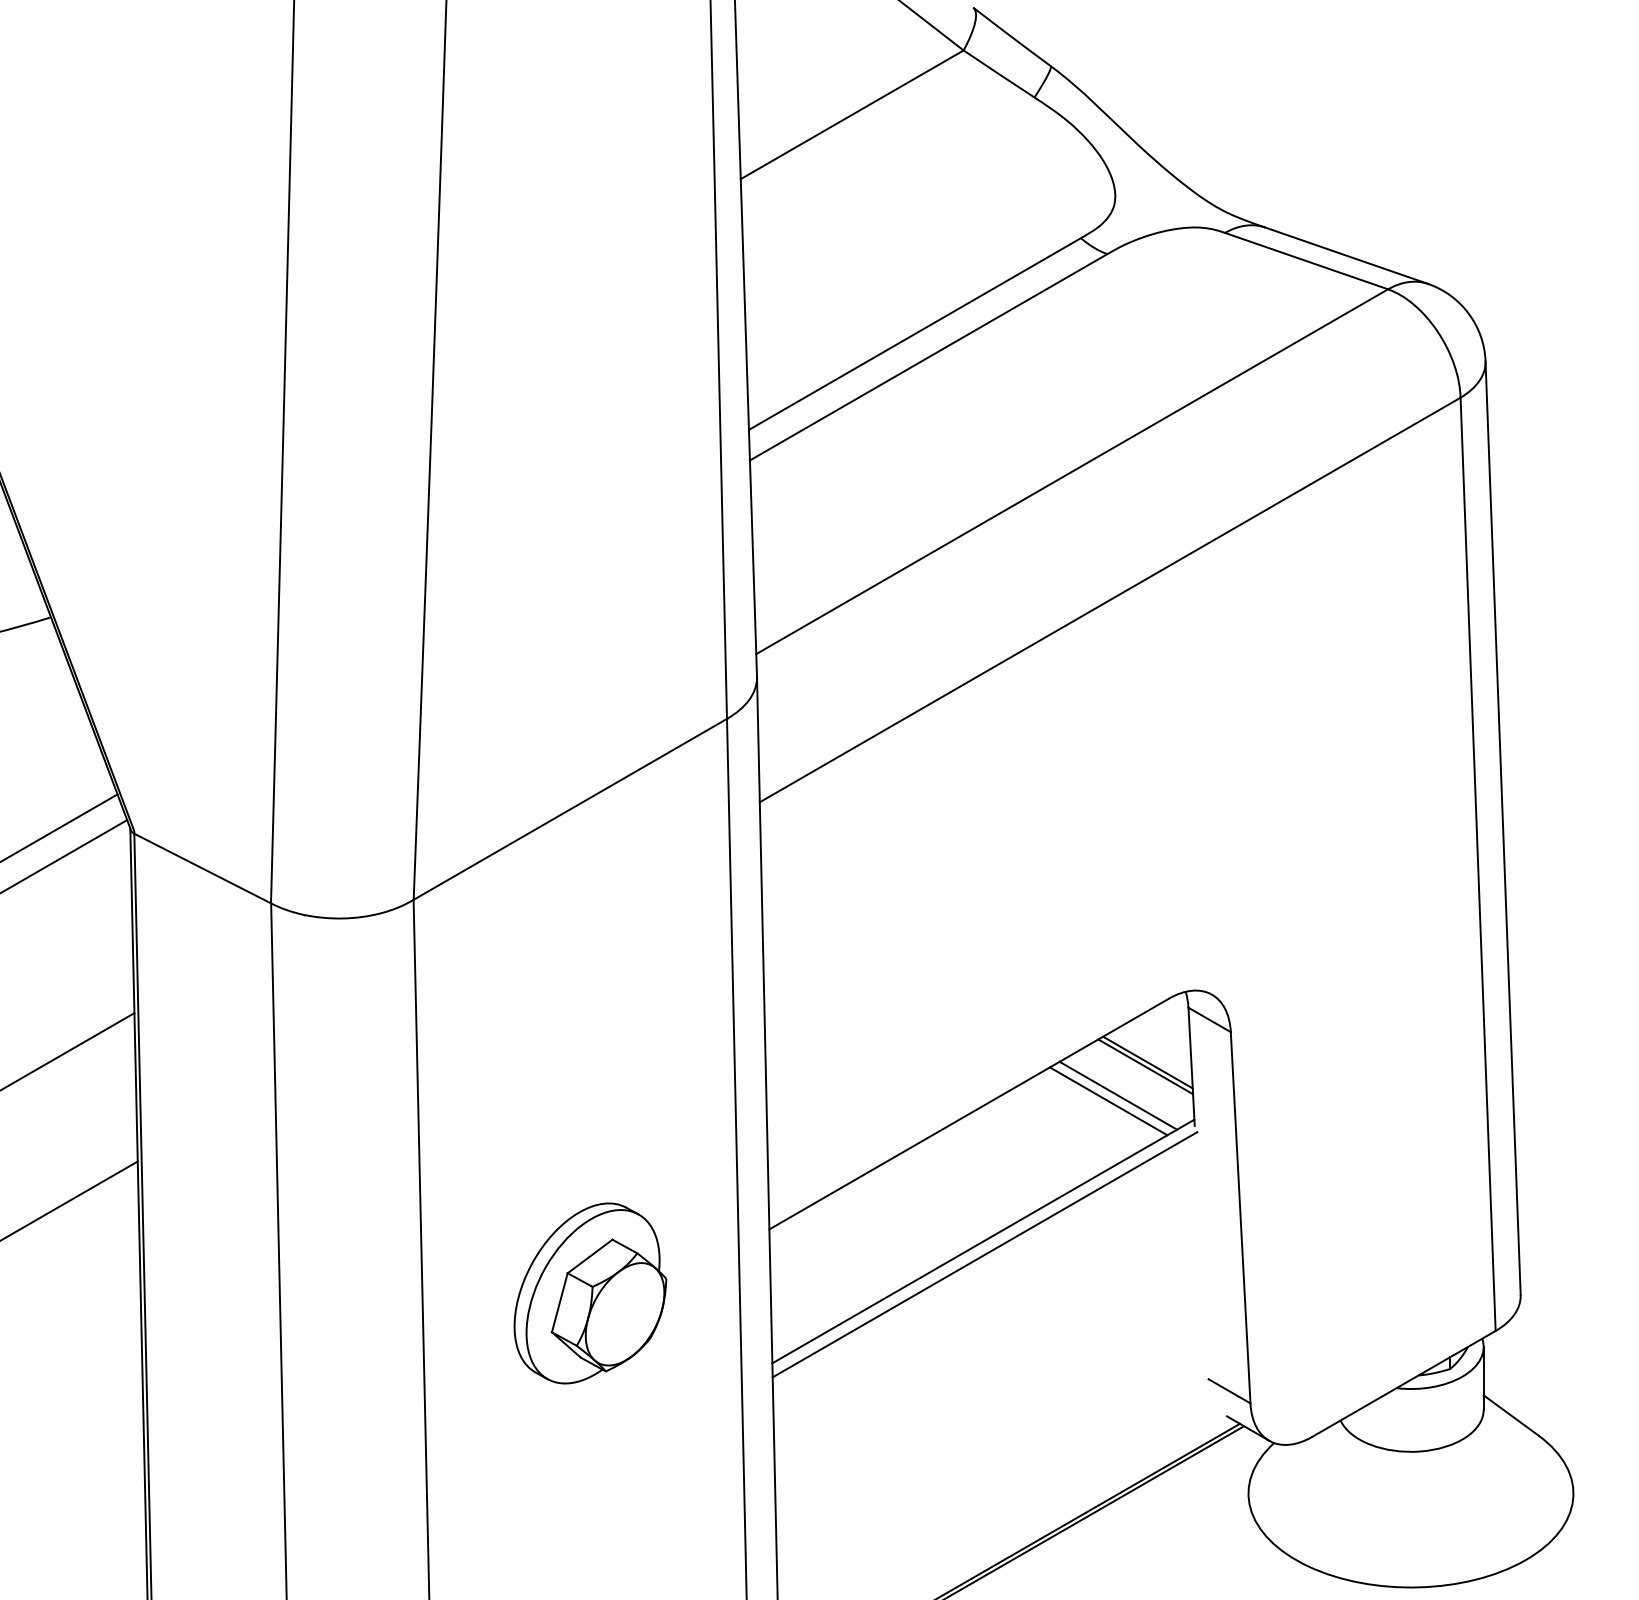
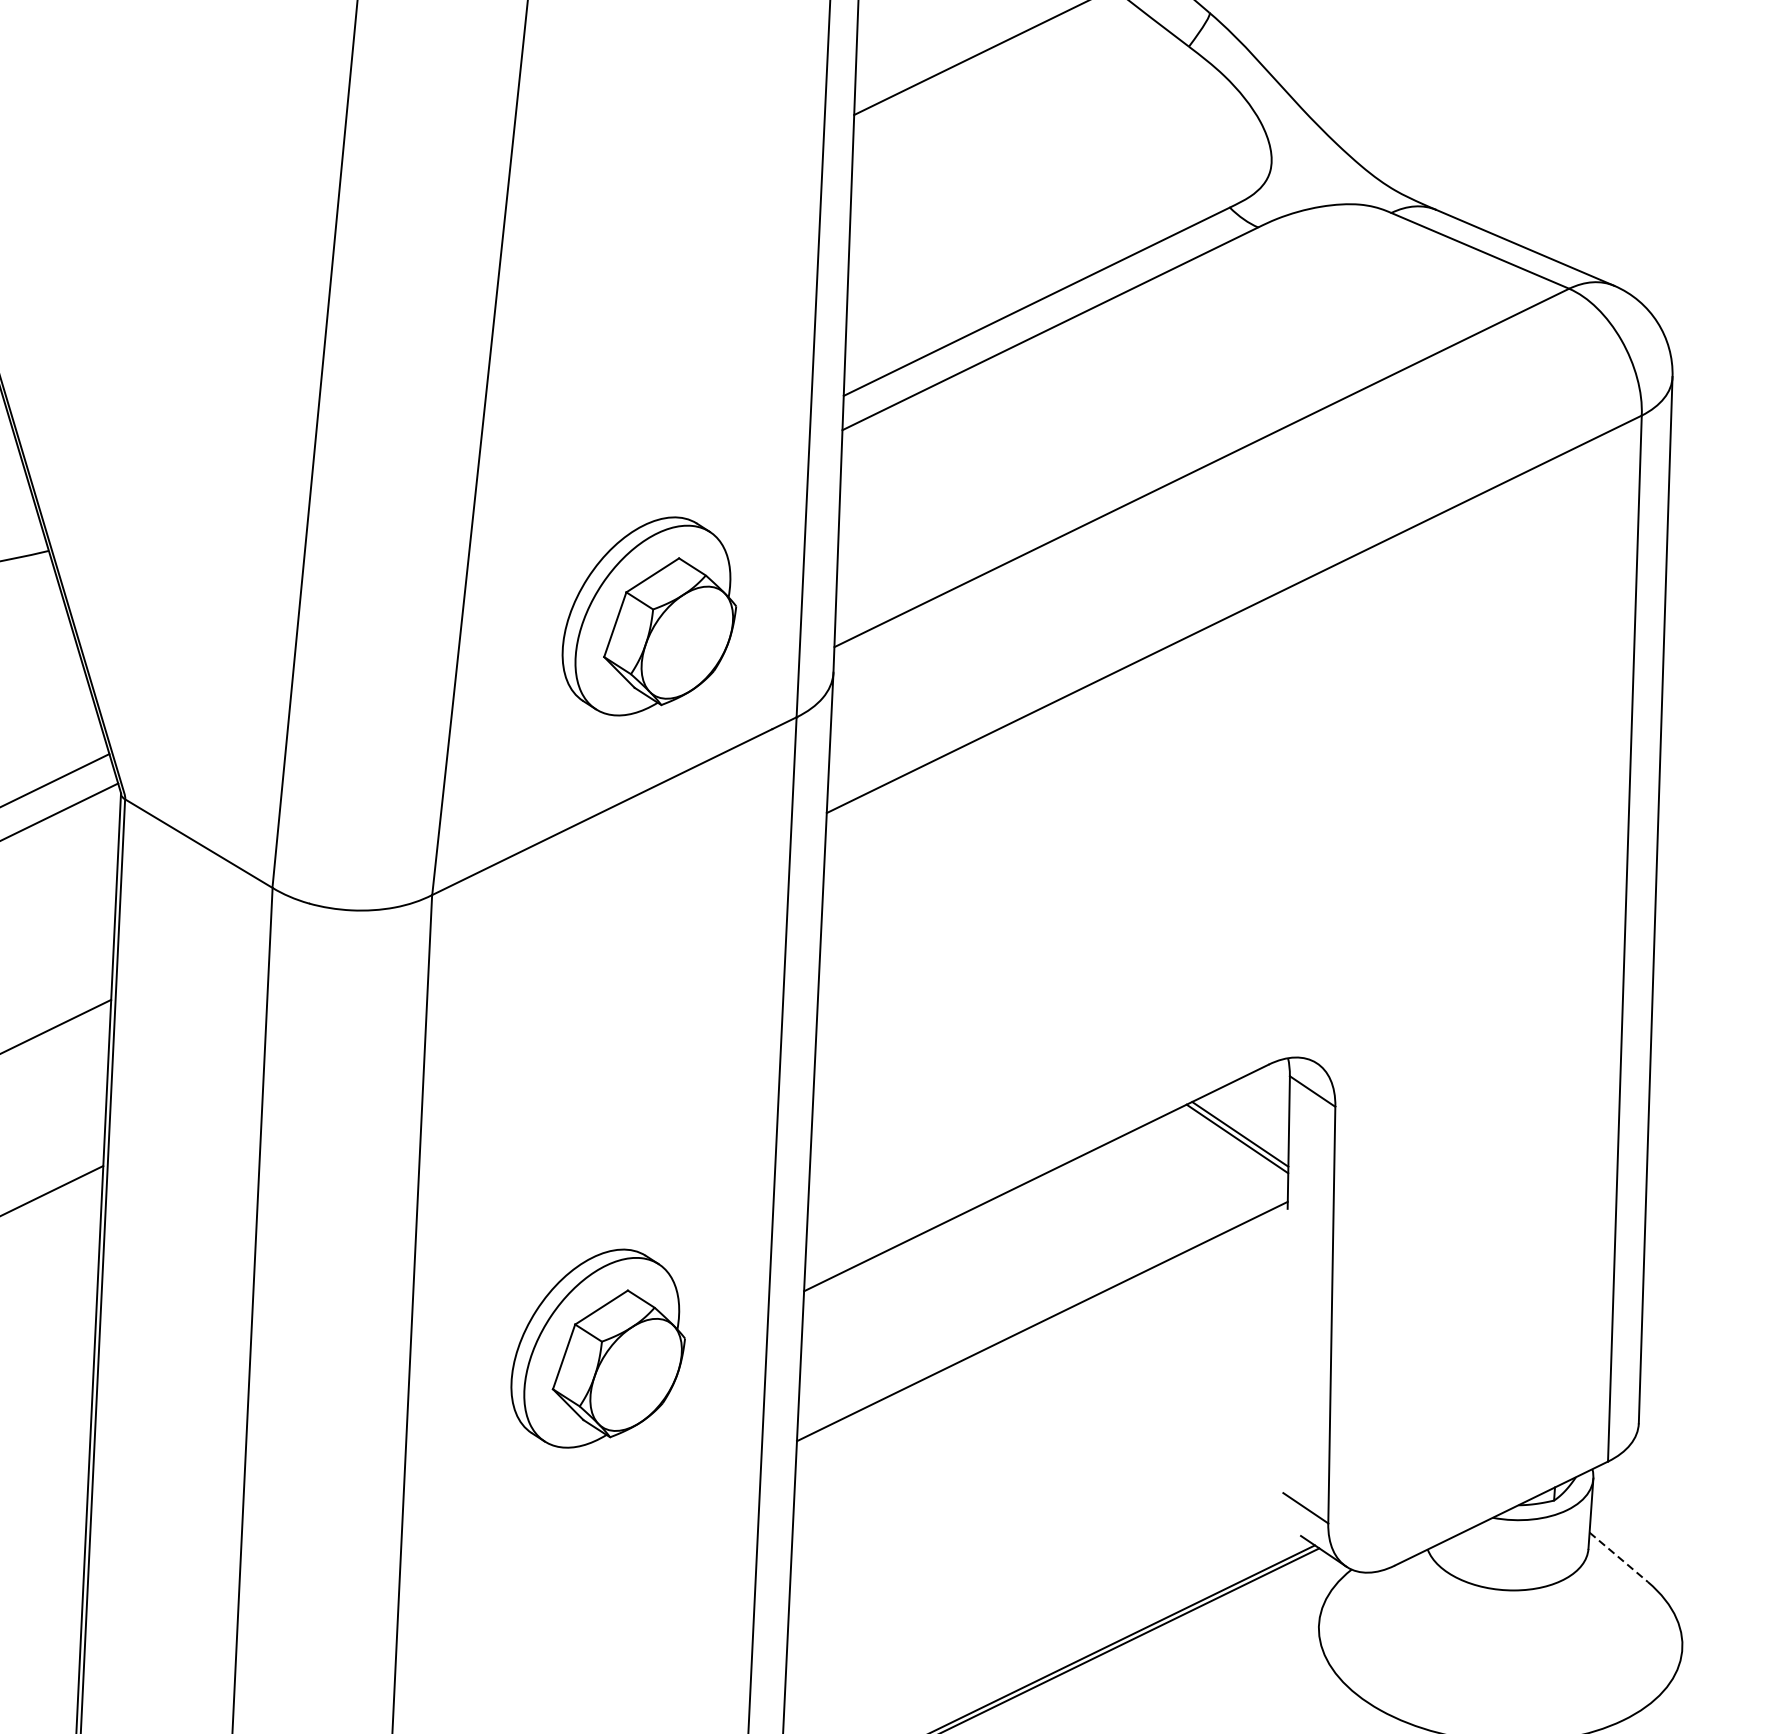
part: (590, 638) -> (650, 616), added
line: (1118, 1095) -> (1204, 1168), removed
line: (1108, 1101) -> (1193, 1174), removed
line: (984, 1254) -> (1042, 1336), removed
line: (1511, 1415) -> (1619, 1557), solid -> dashed

